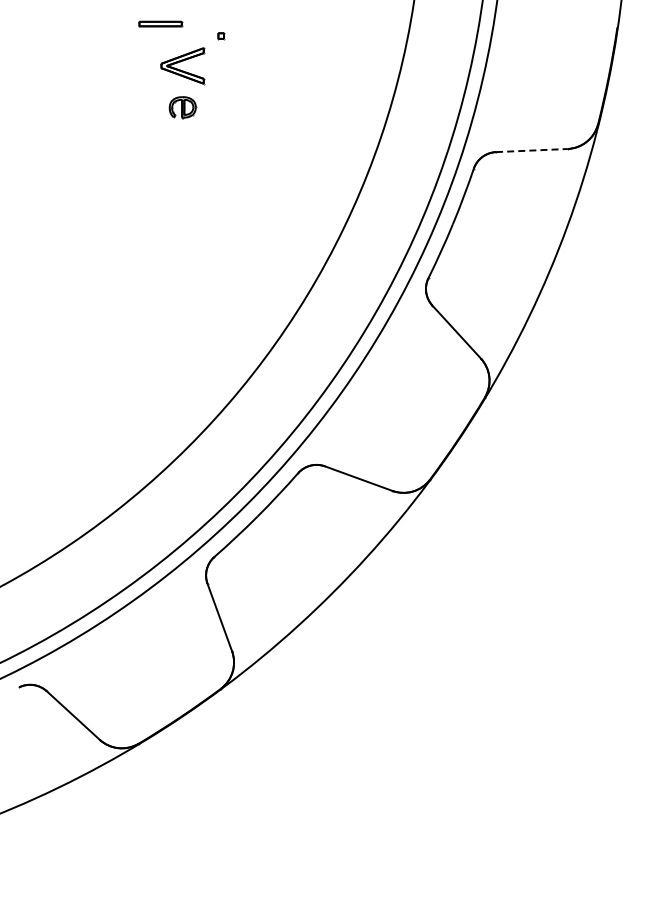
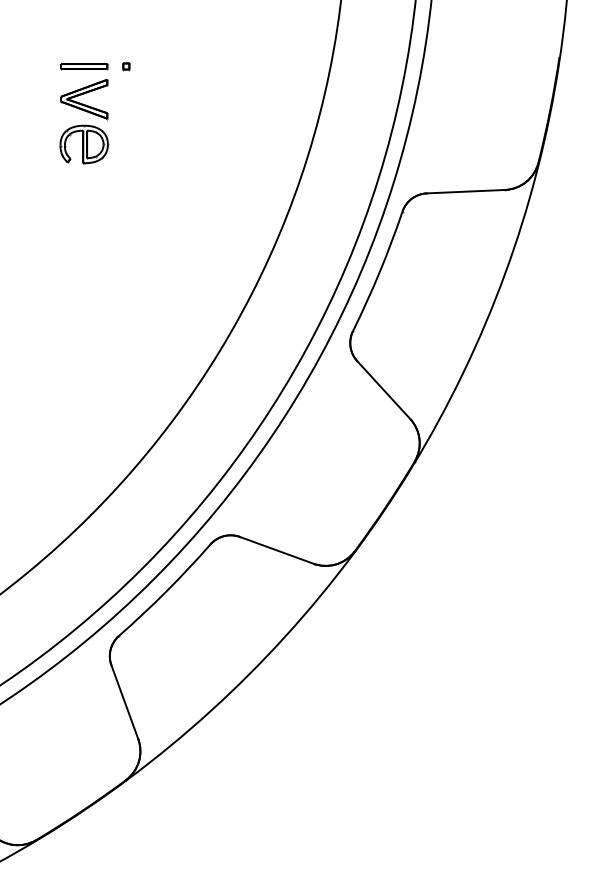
part: (160, 23) -> (84, 65), moved
part: (182, 107) -> (84, 144), size x1.67
line: (531, 150) -> (465, 191), dashed -> solid

